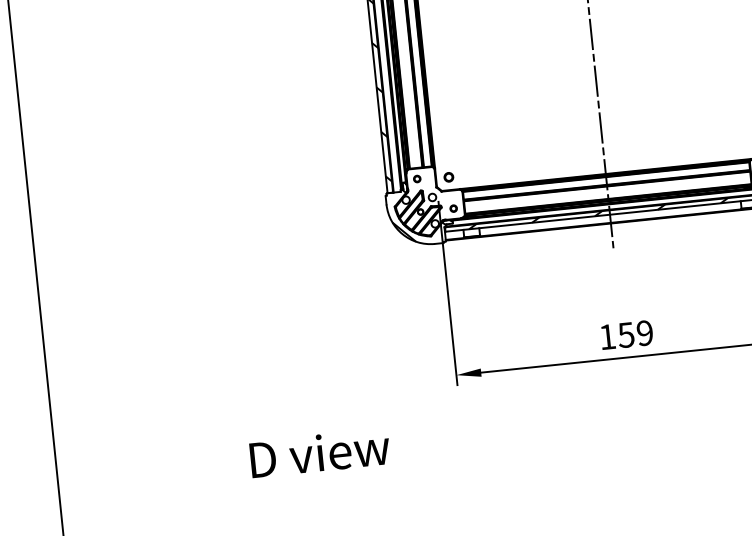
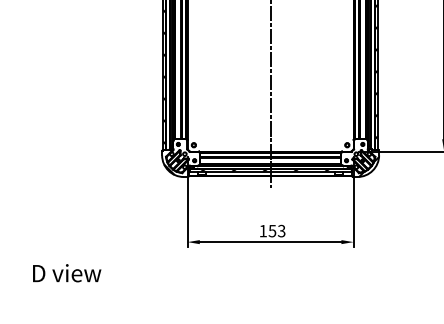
text: (644, 333) -> (281, 231), 159 -> 153
text: (320, 453) -> (67, 273), moved

